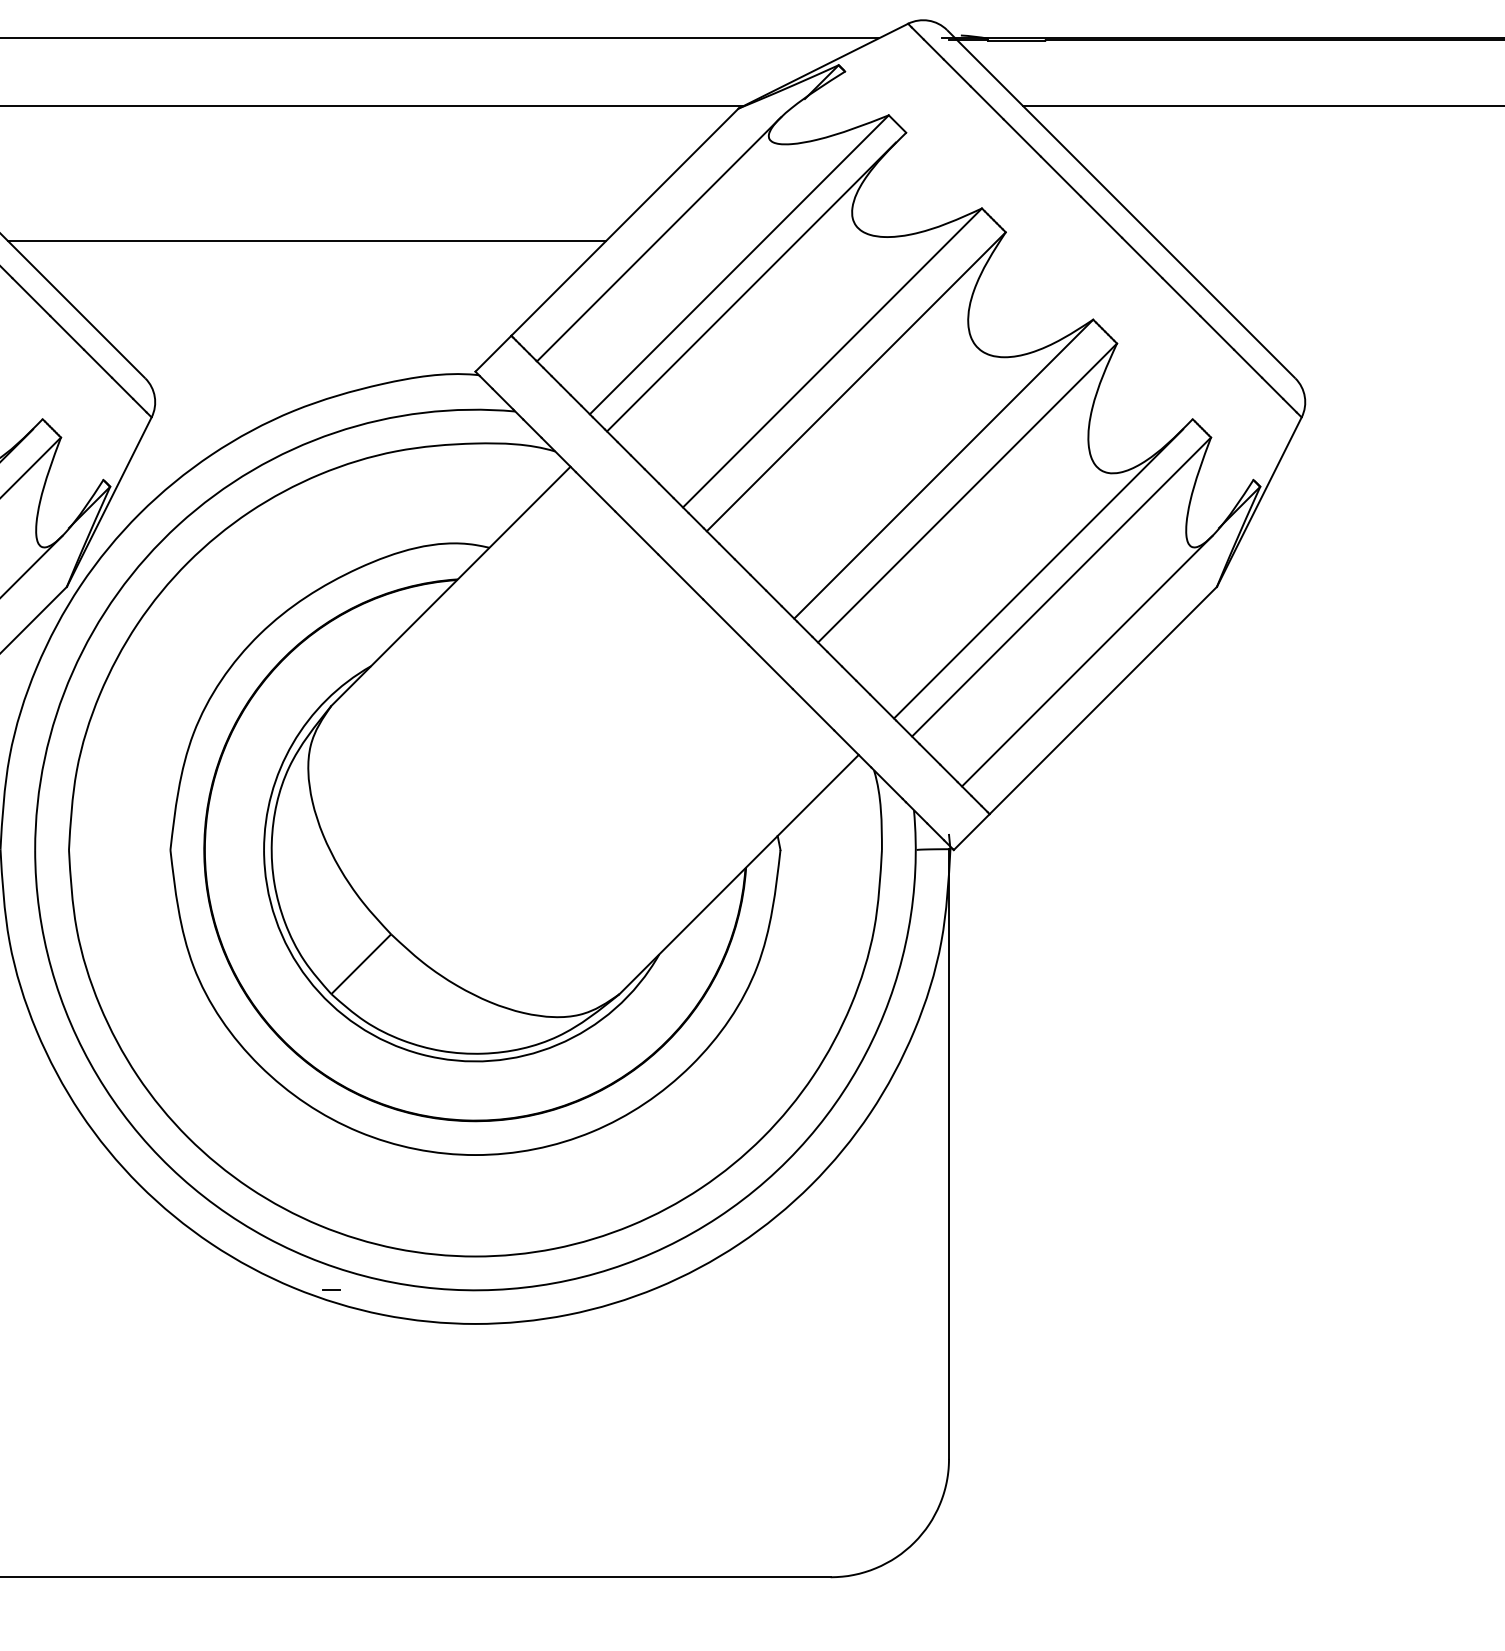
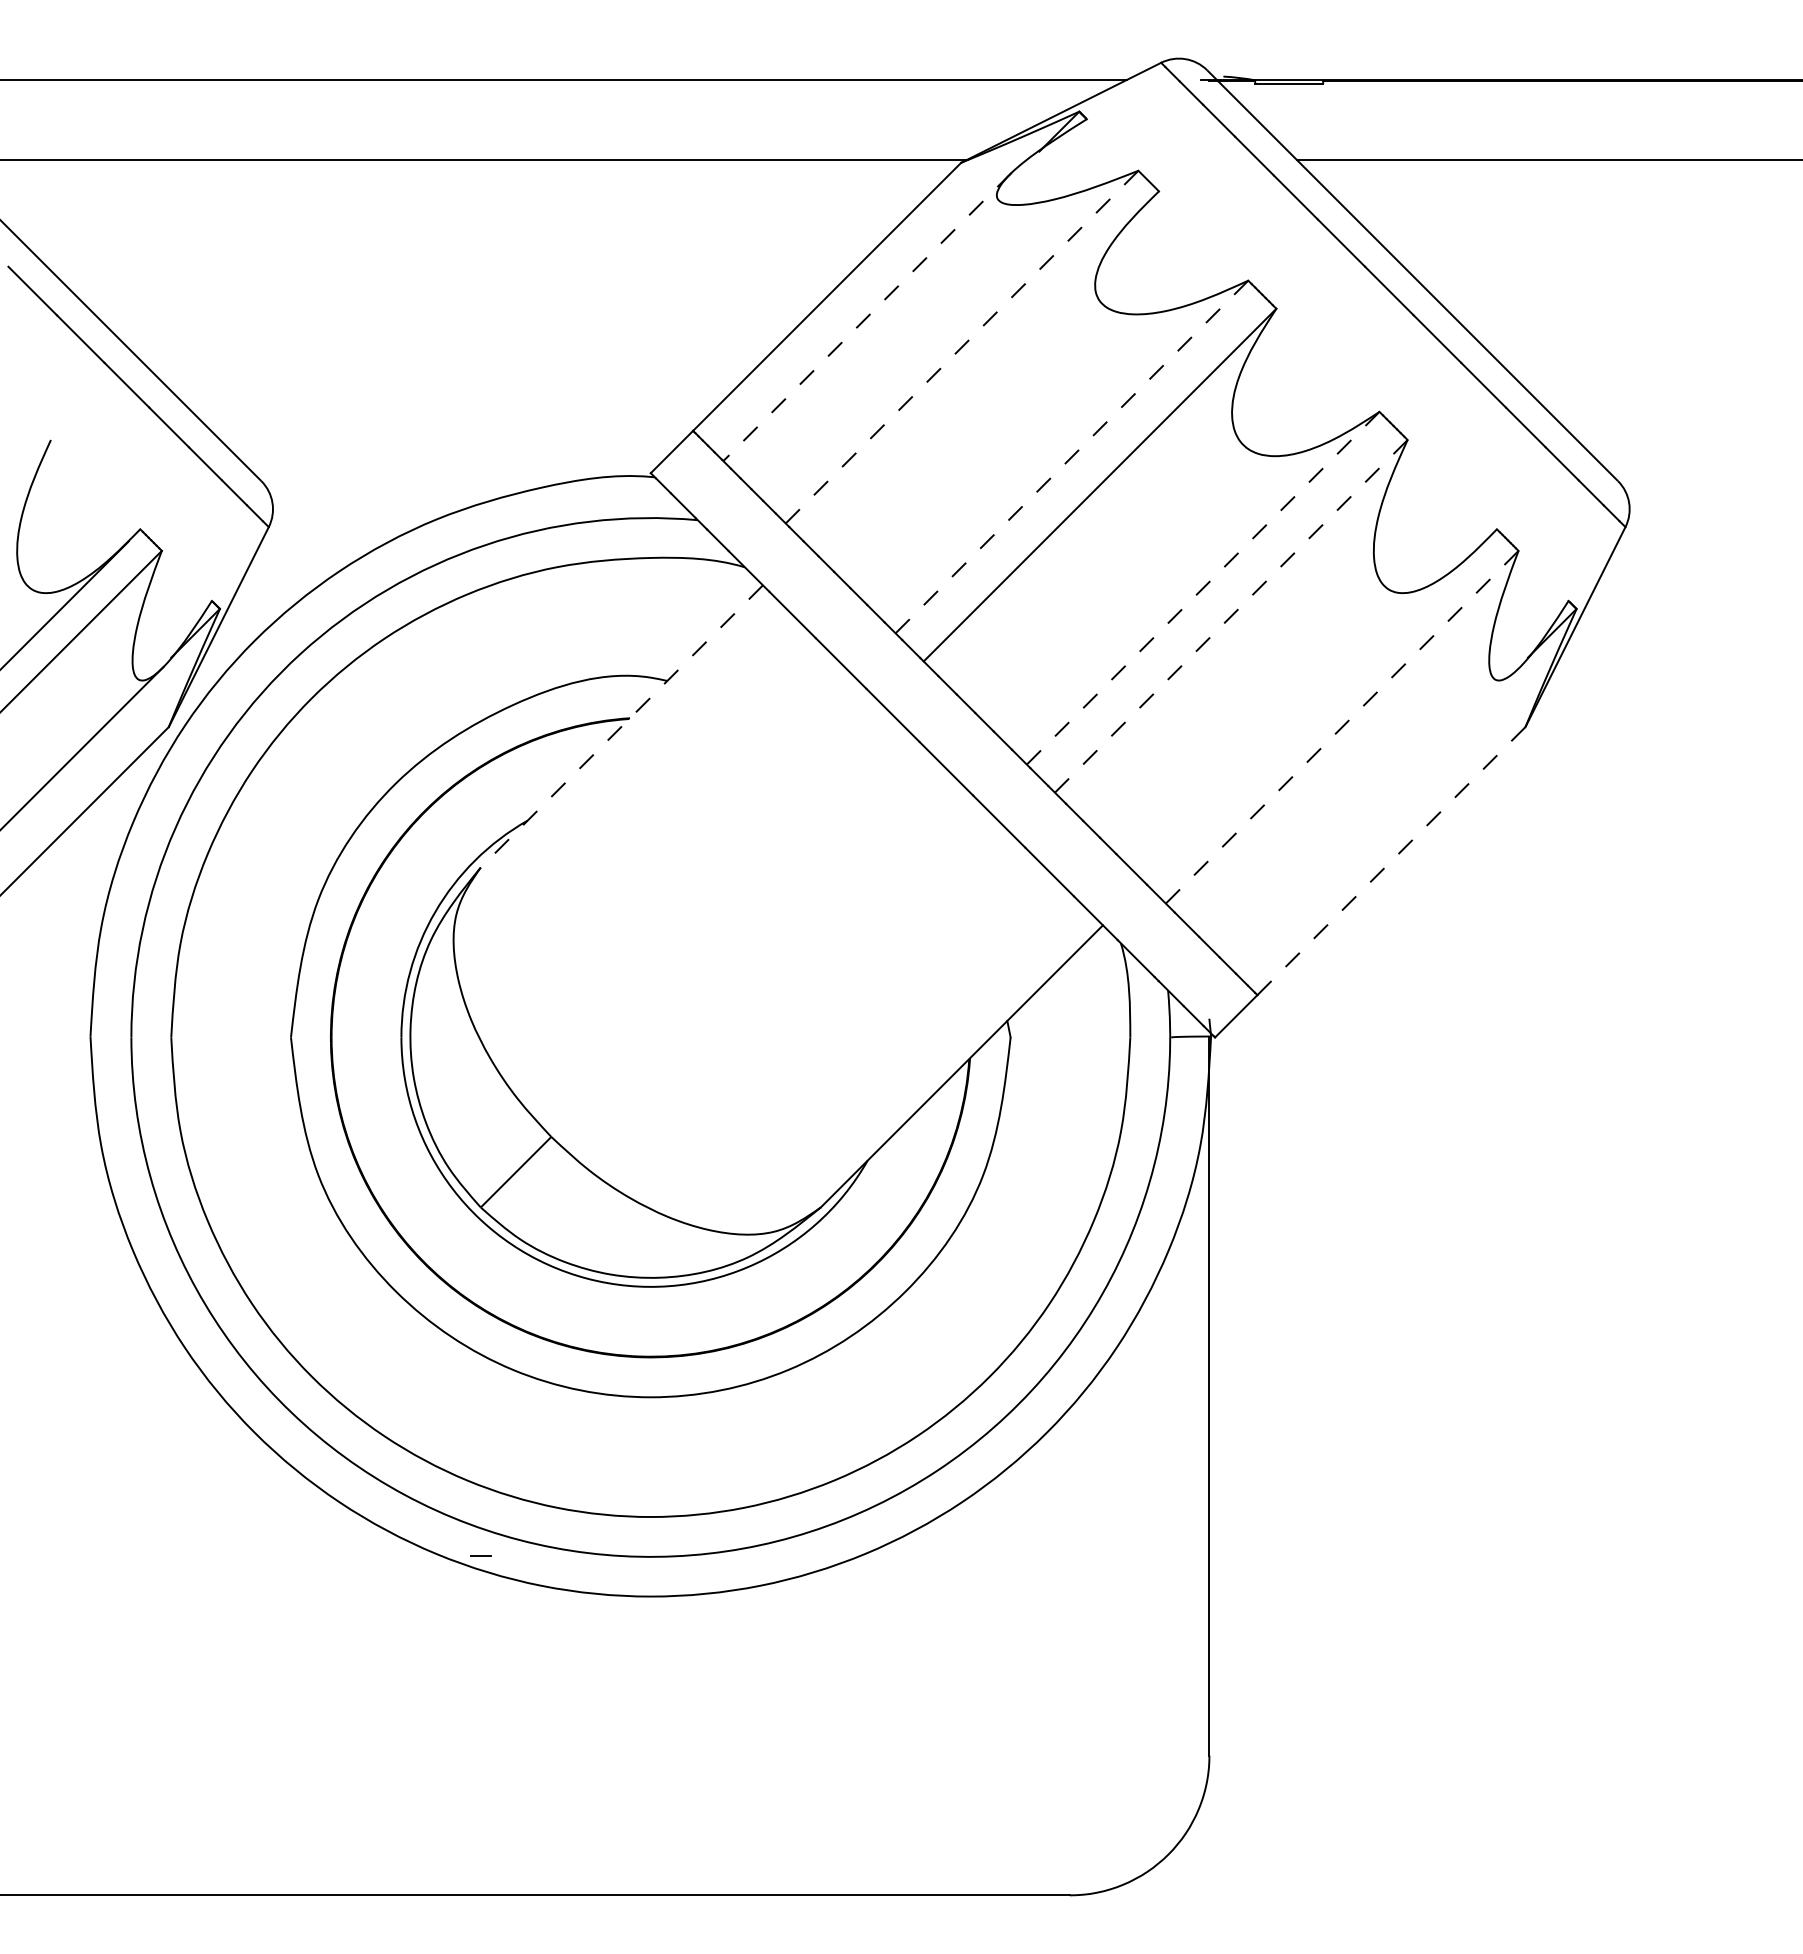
line: (659, 239) -> (867, 317), solid -> dashed
line: (306, 241) -> (451, 319), removed
line: (739, 264) -> (962, 346), solid -> dashed
line: (750, 287) -> (975, 373), removed
line: (832, 357) -> (1072, 456), solid -> dashed
line: (943, 468) -> (1203, 587), solid -> dashed
line: (966, 493) -> (1230, 616), solid -> dashed
line: (1038, 573) -> (1314, 711), removed
line: (450, 586) -> (621, 726), solid -> dashed
line: (1060, 587) -> (1341, 727), solid -> dashed
line: (1087, 661) -> (1372, 814), removed
line: (1103, 700) -> (1391, 861), solid -> dashed

